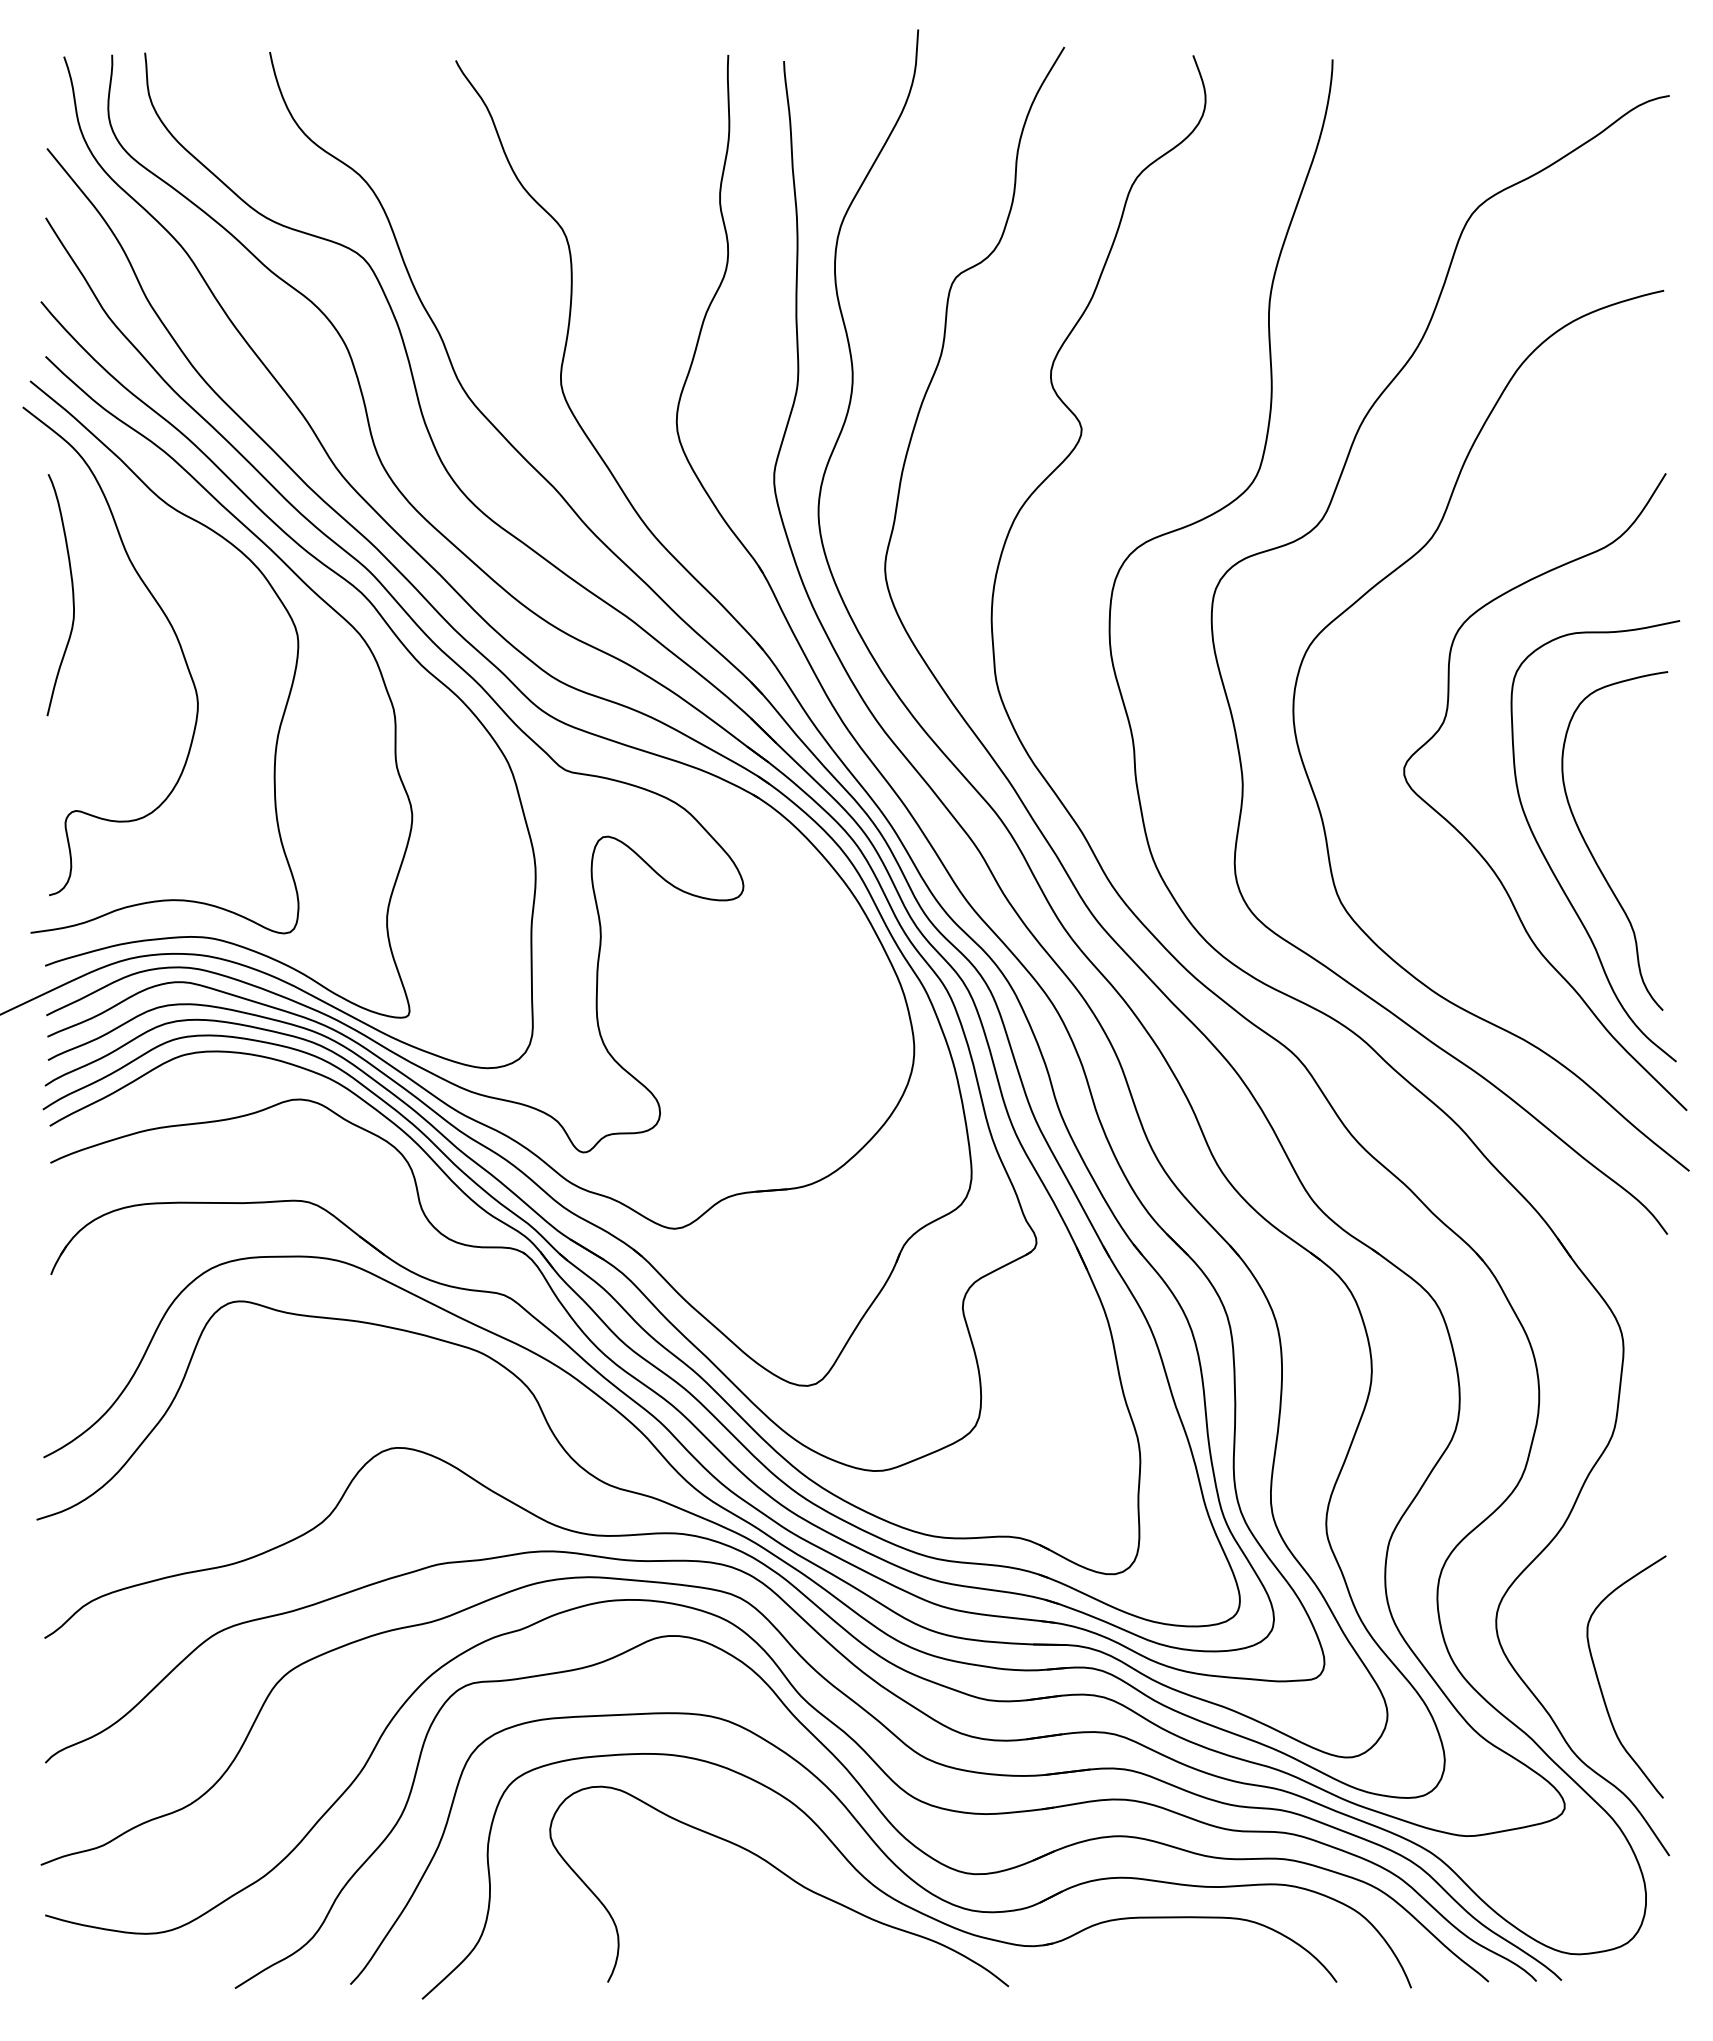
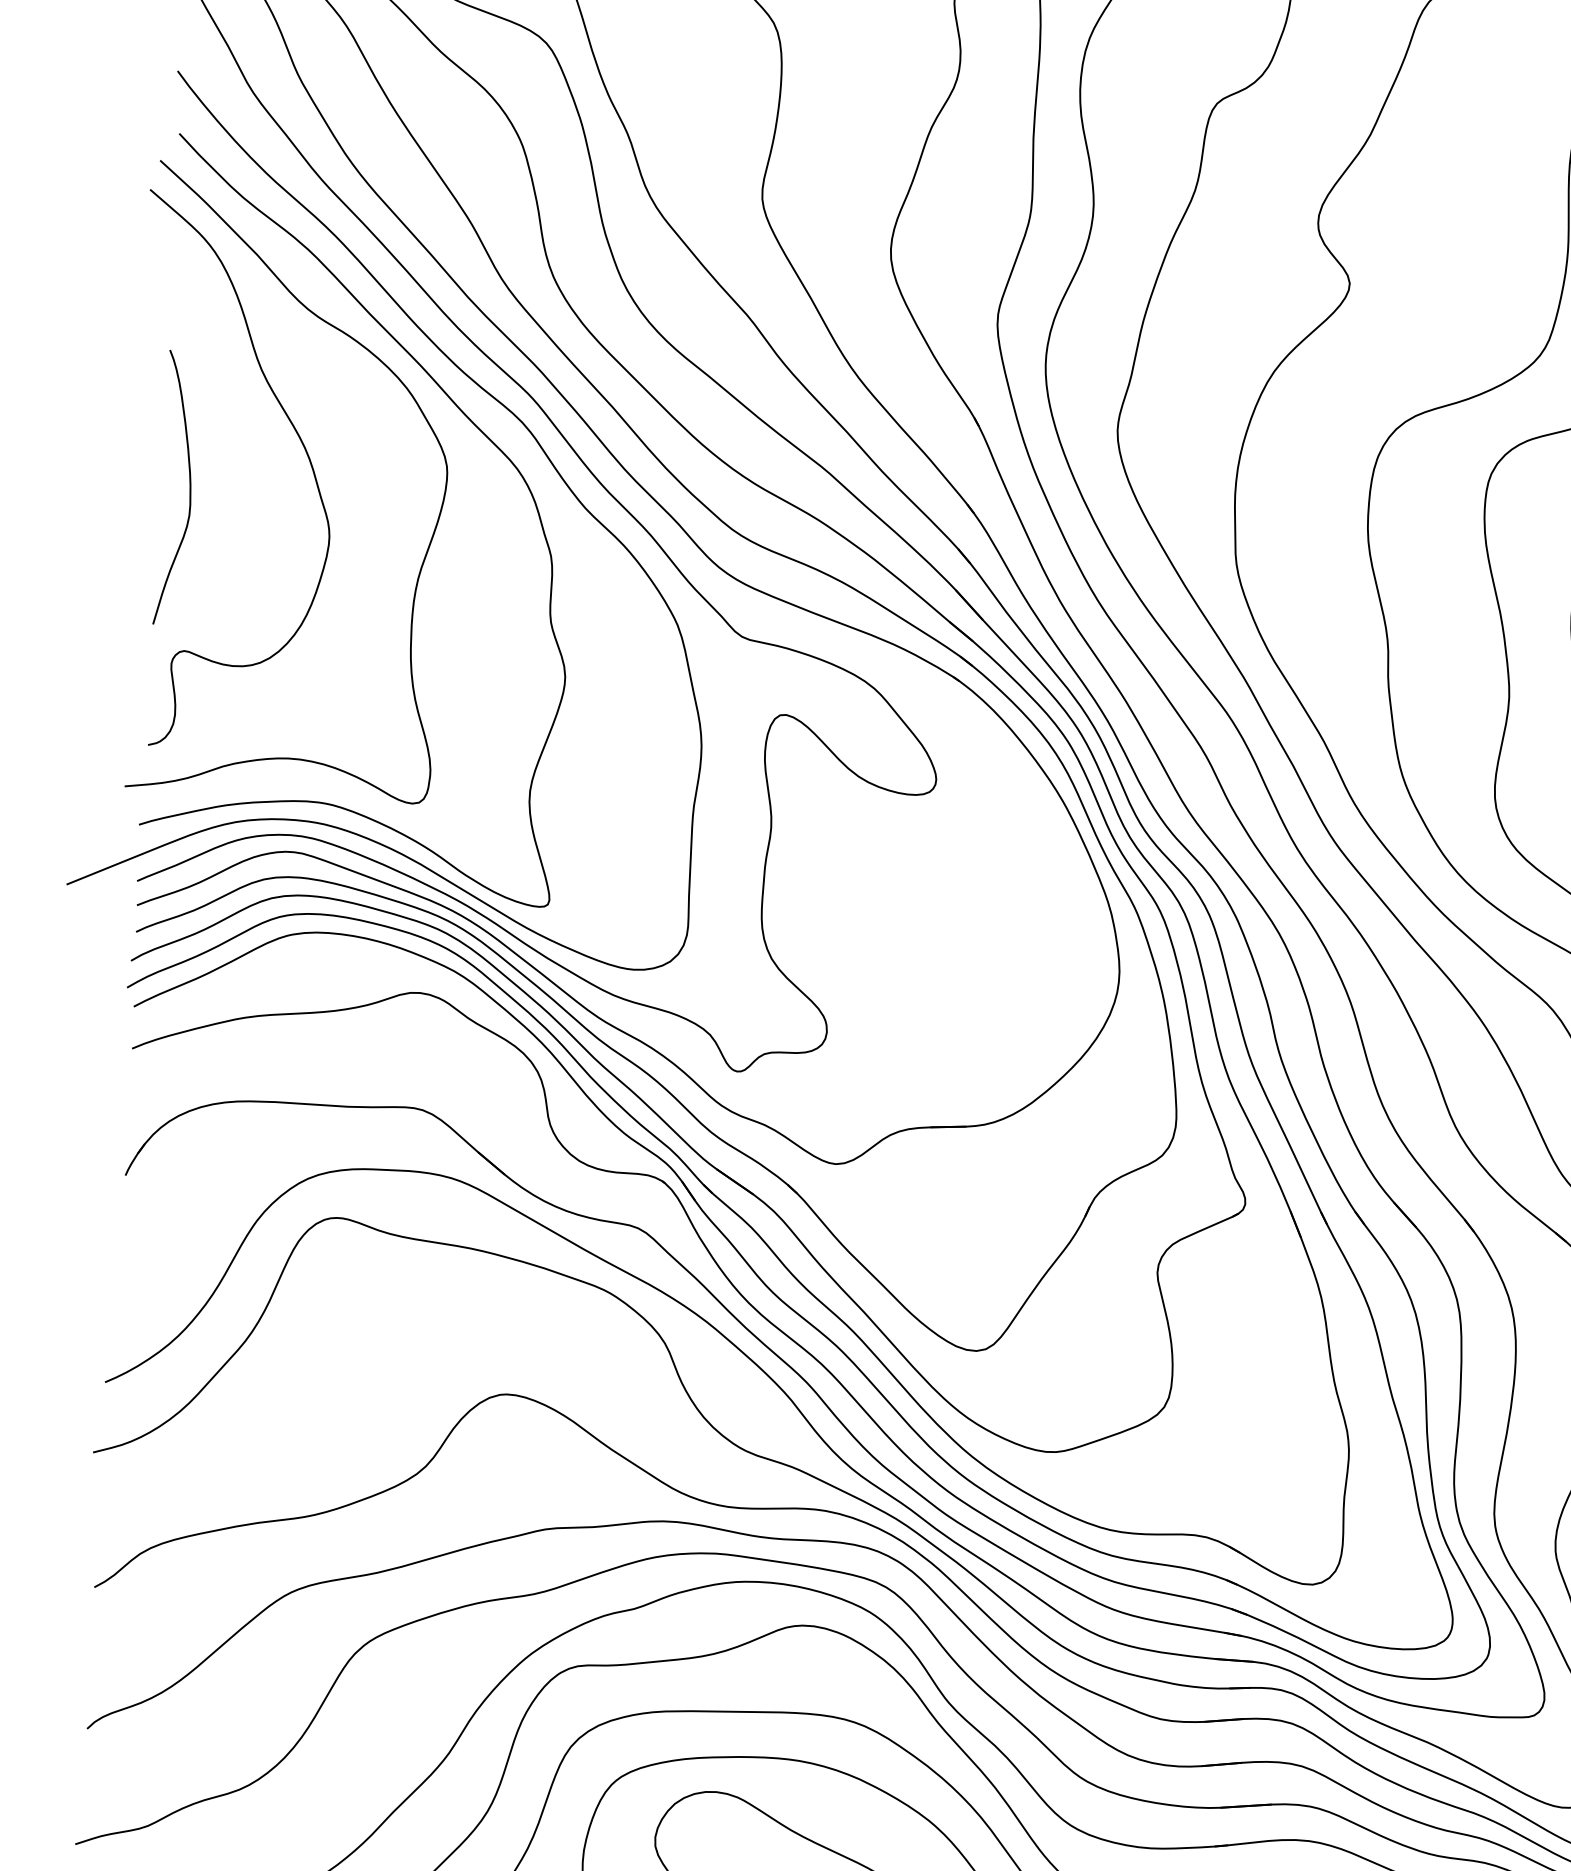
curve: (72, 595) -> (189, 489), moved

